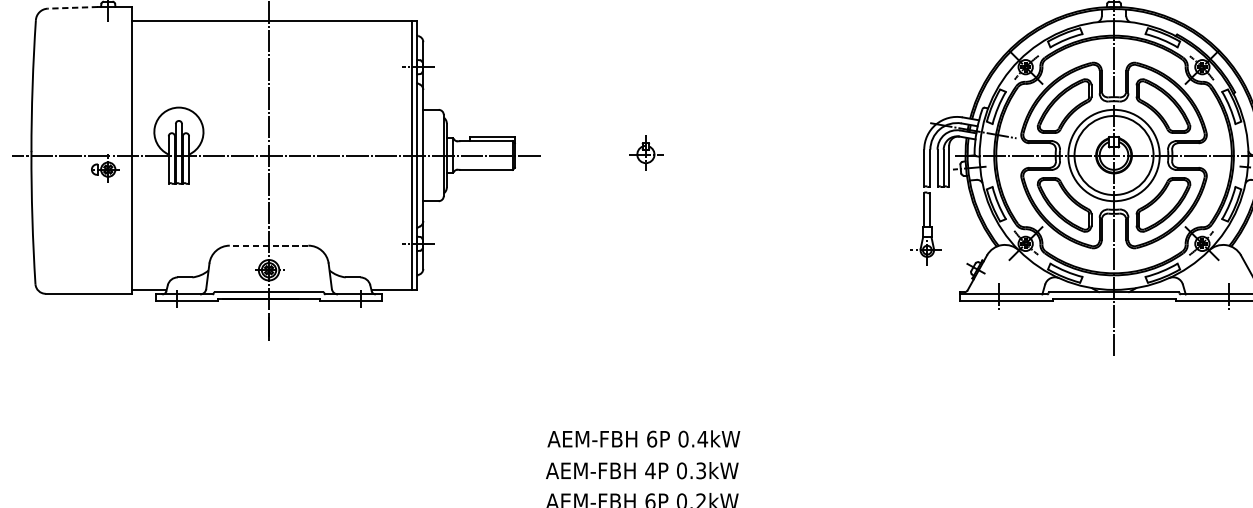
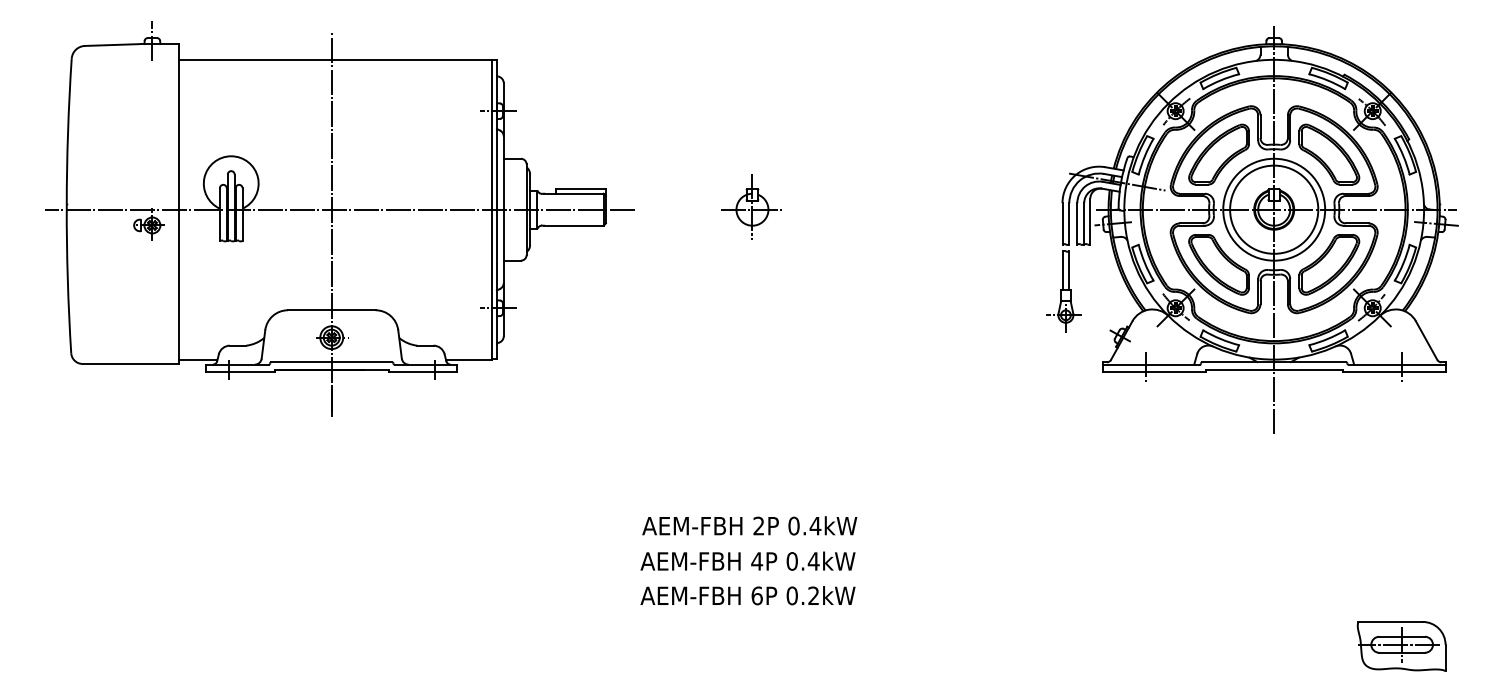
line: (72, 8) -> (112, 45), dashed -> solid
part: (645, 152) -> (751, 206), size x1.67
line: (268, 245) -> (331, 310), dashed -> solid
text: (651, 438) -> (758, 525), 6P -> 2P
text: (700, 470) -> (813, 561), 0.3kW -> 0.4kW

